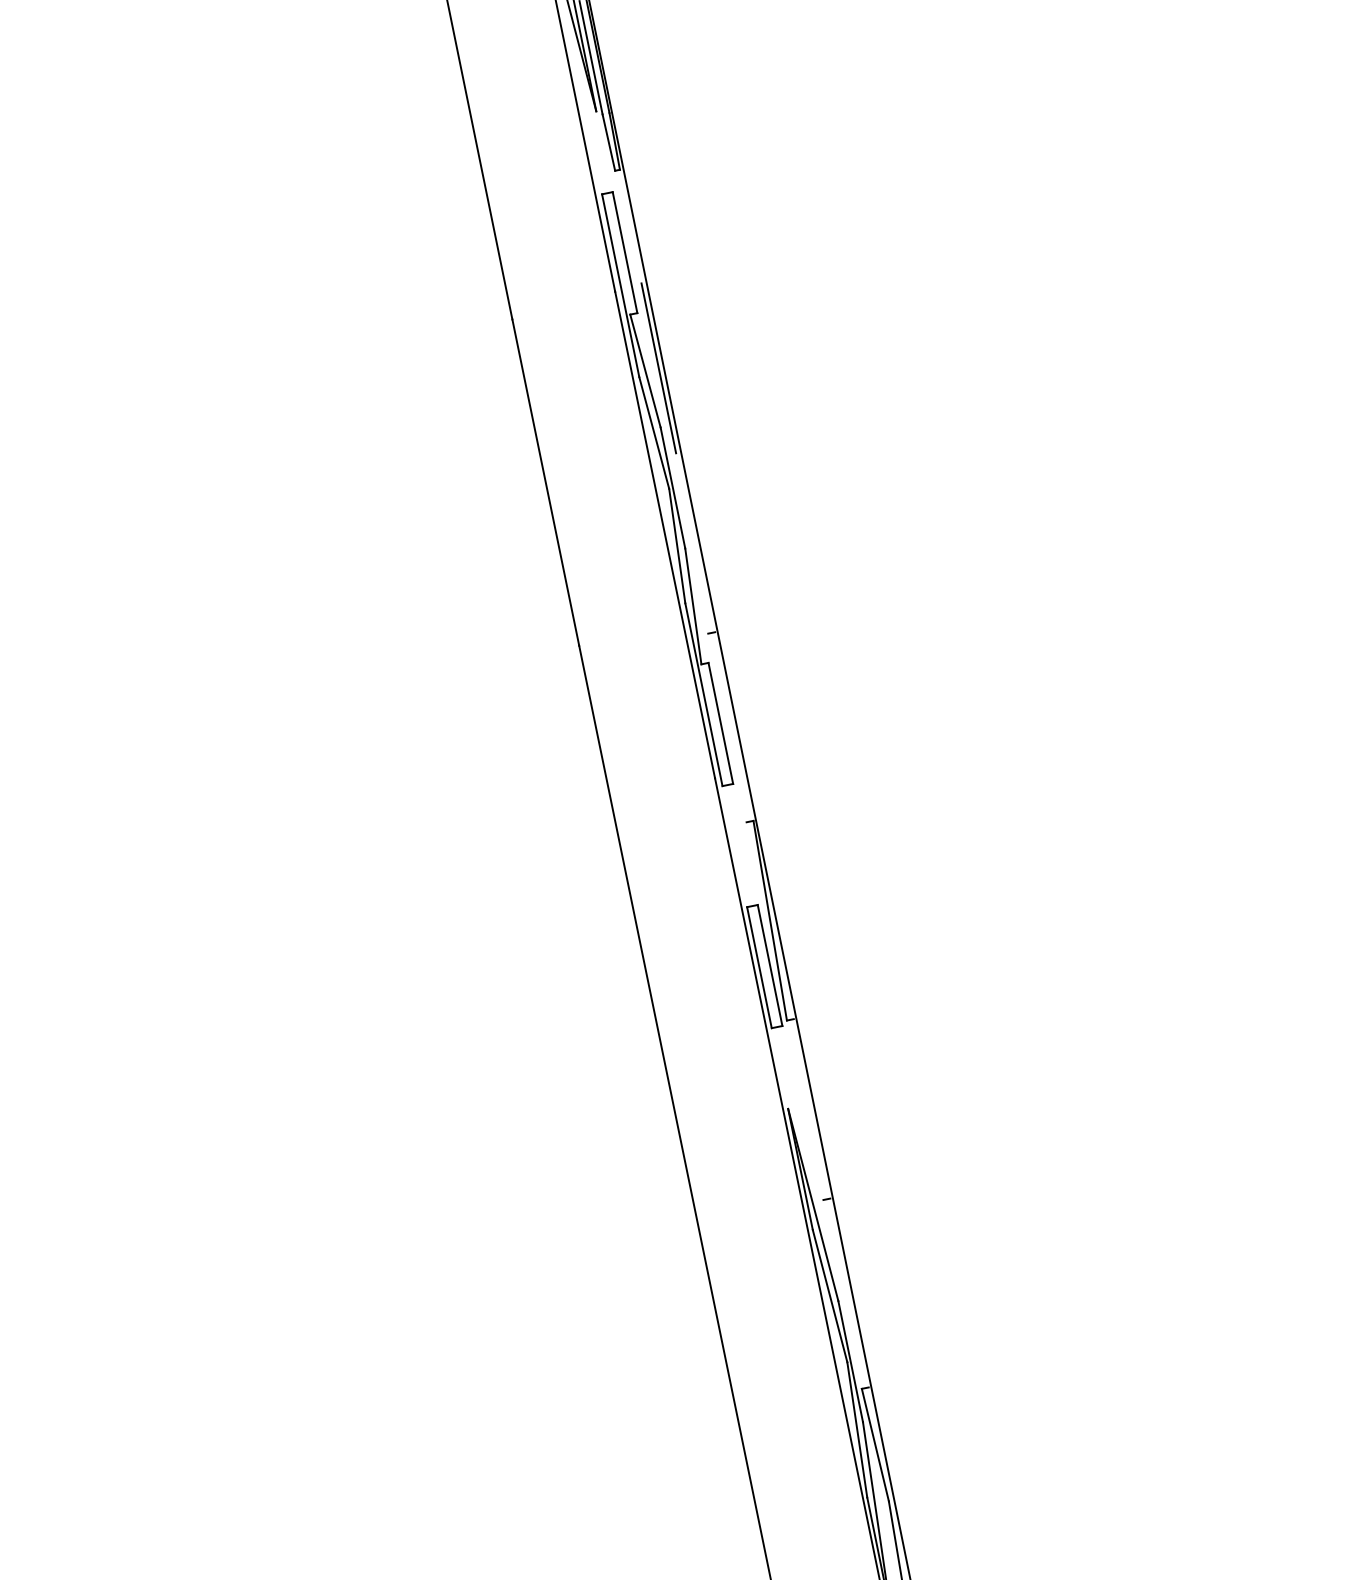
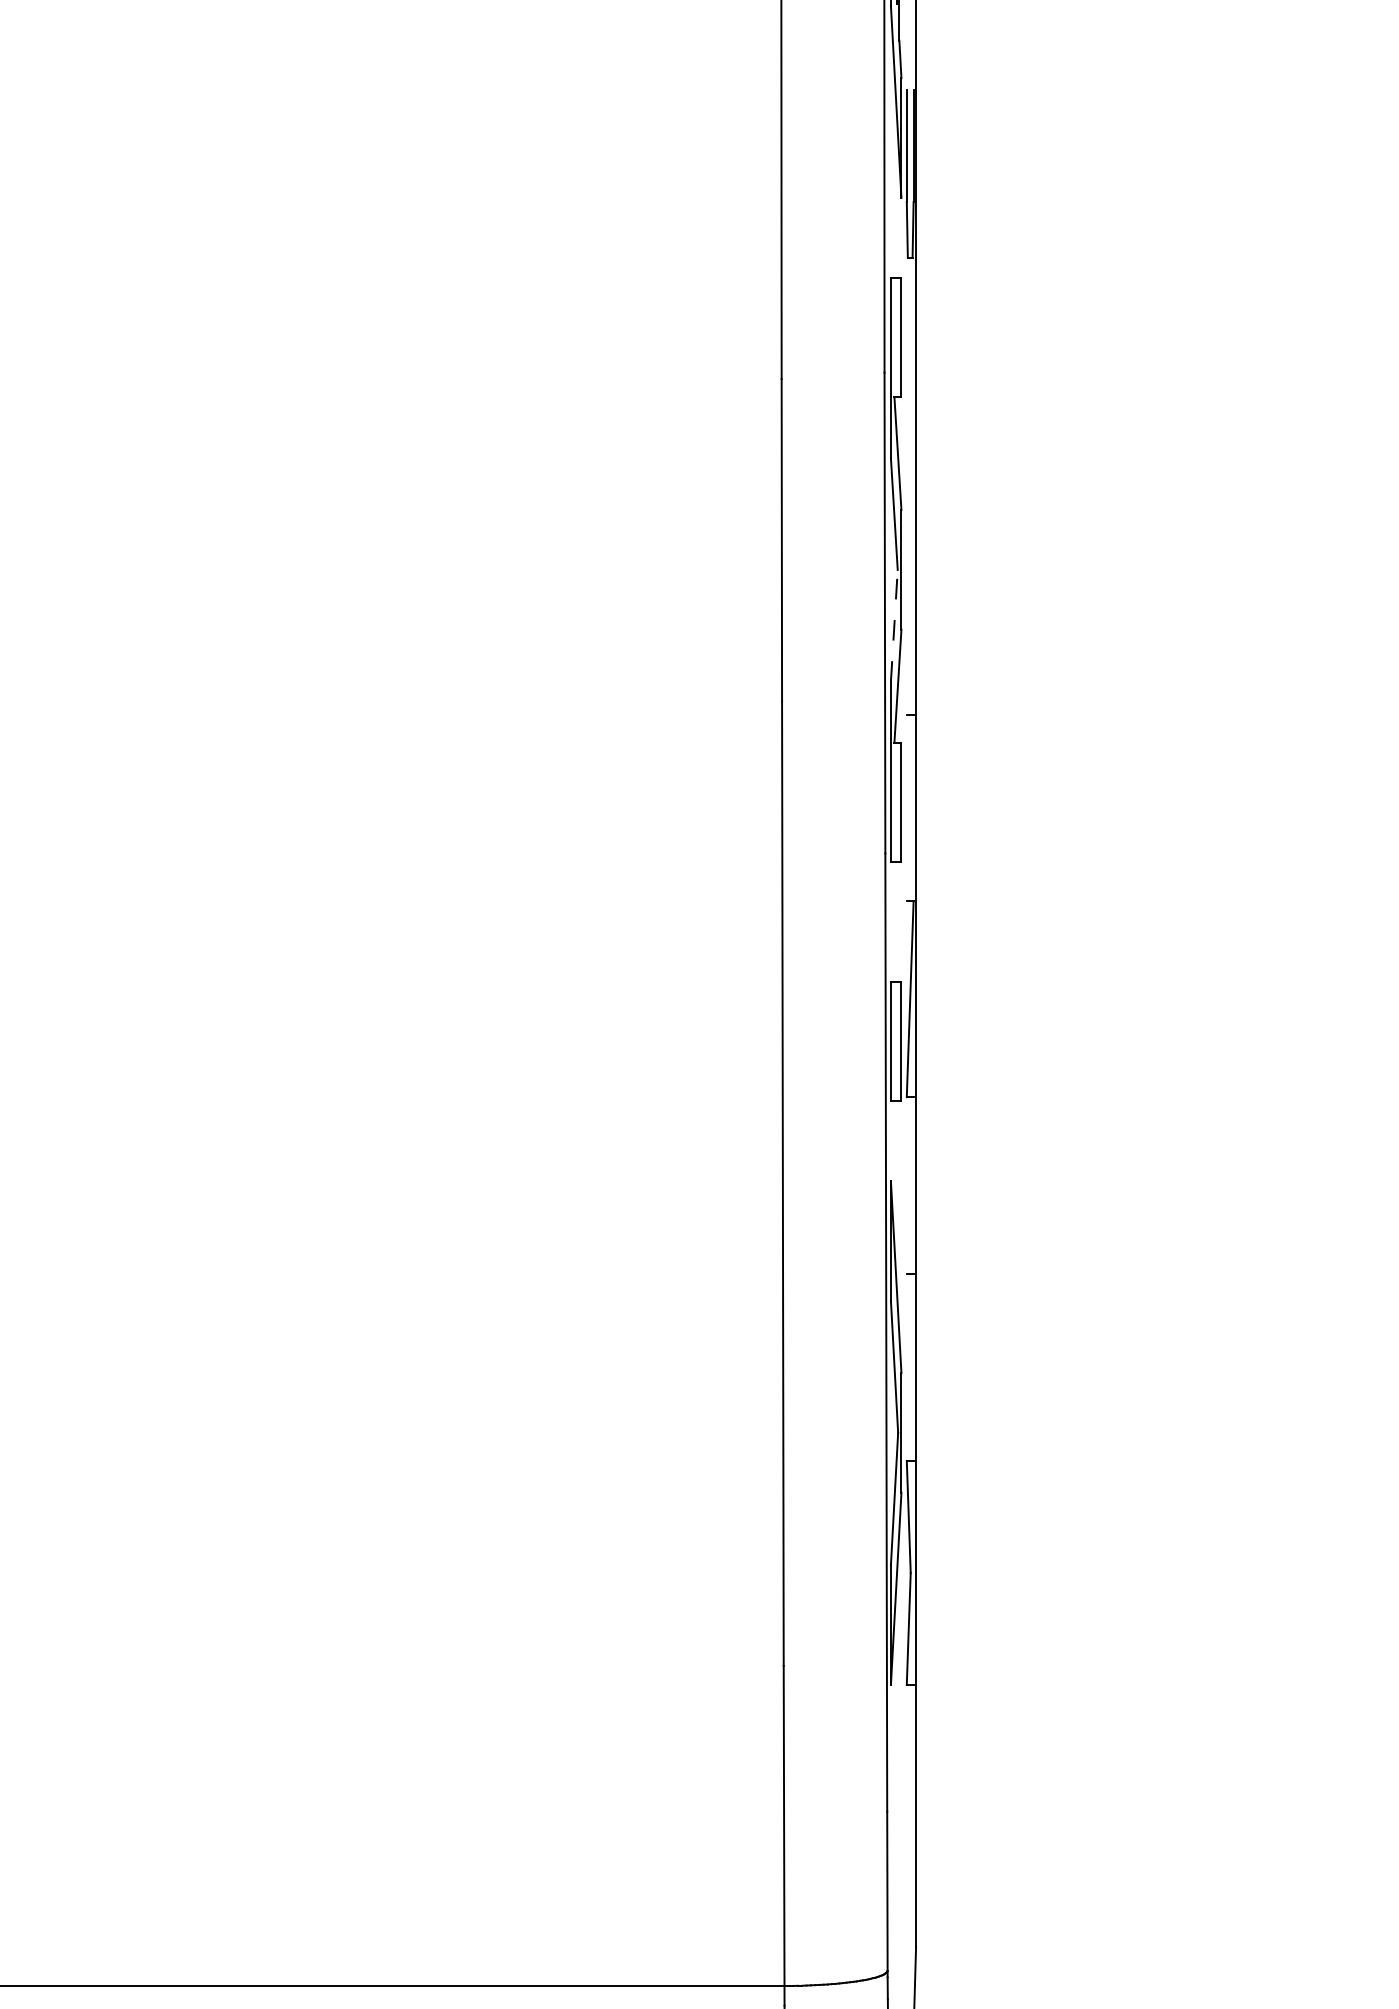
line: (659, 368) -> (911, 453), removed
line: (677, 545) -> (894, 625), solid -> dashed

